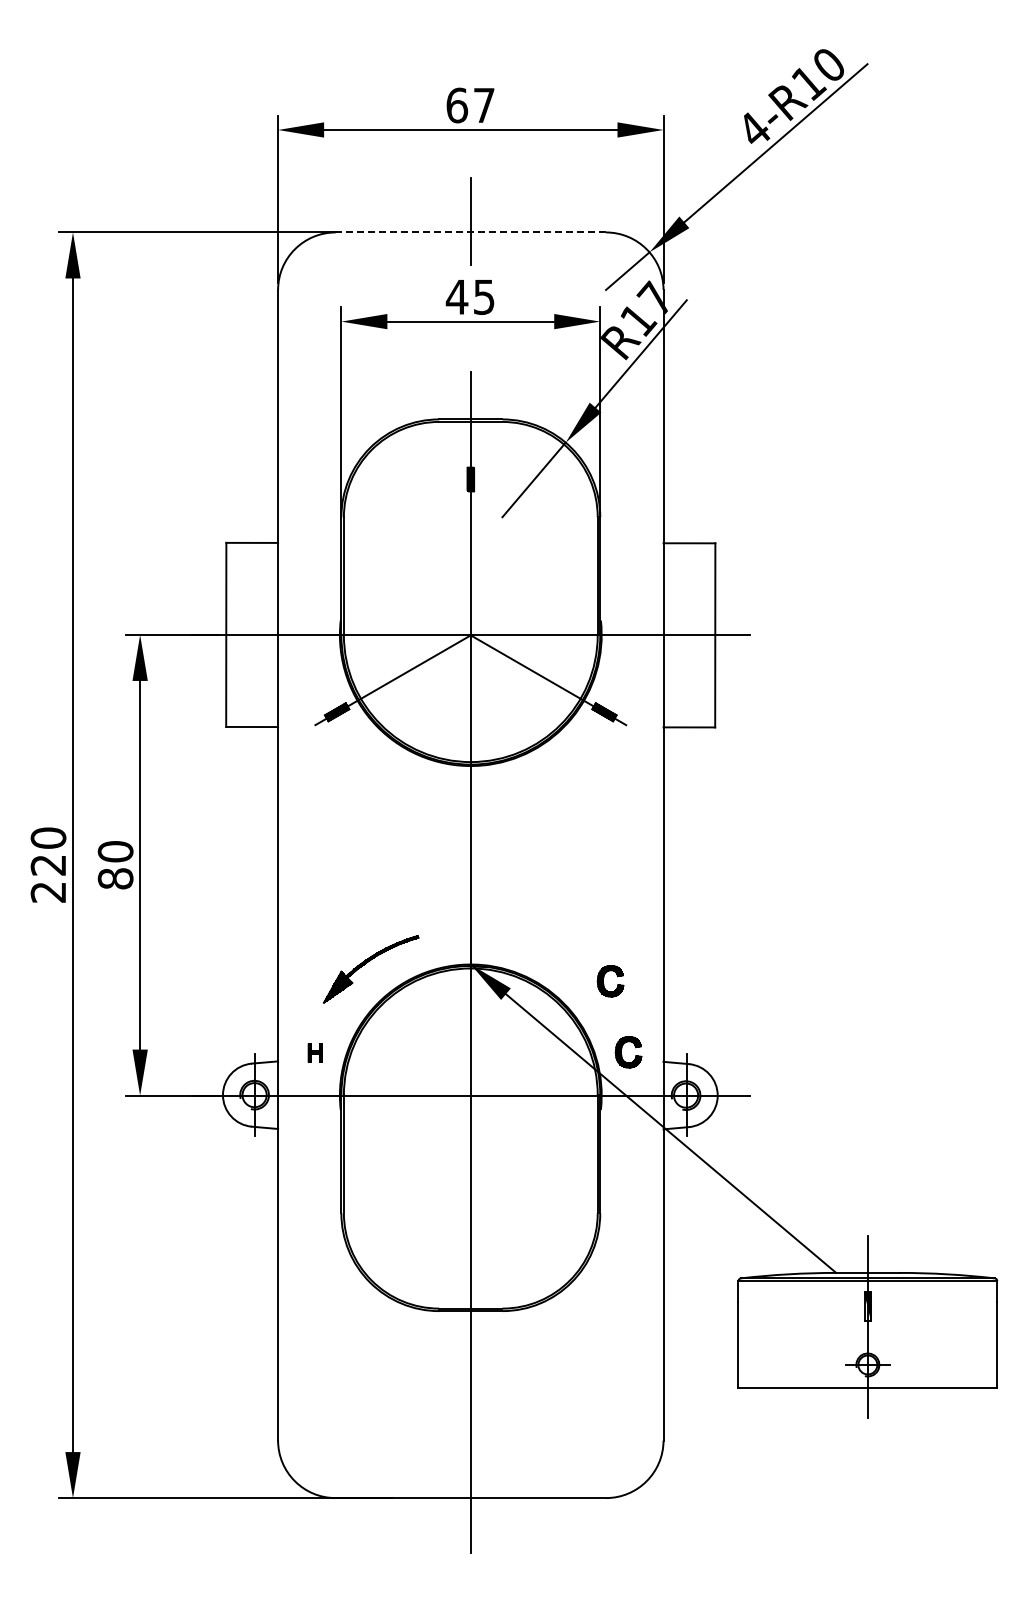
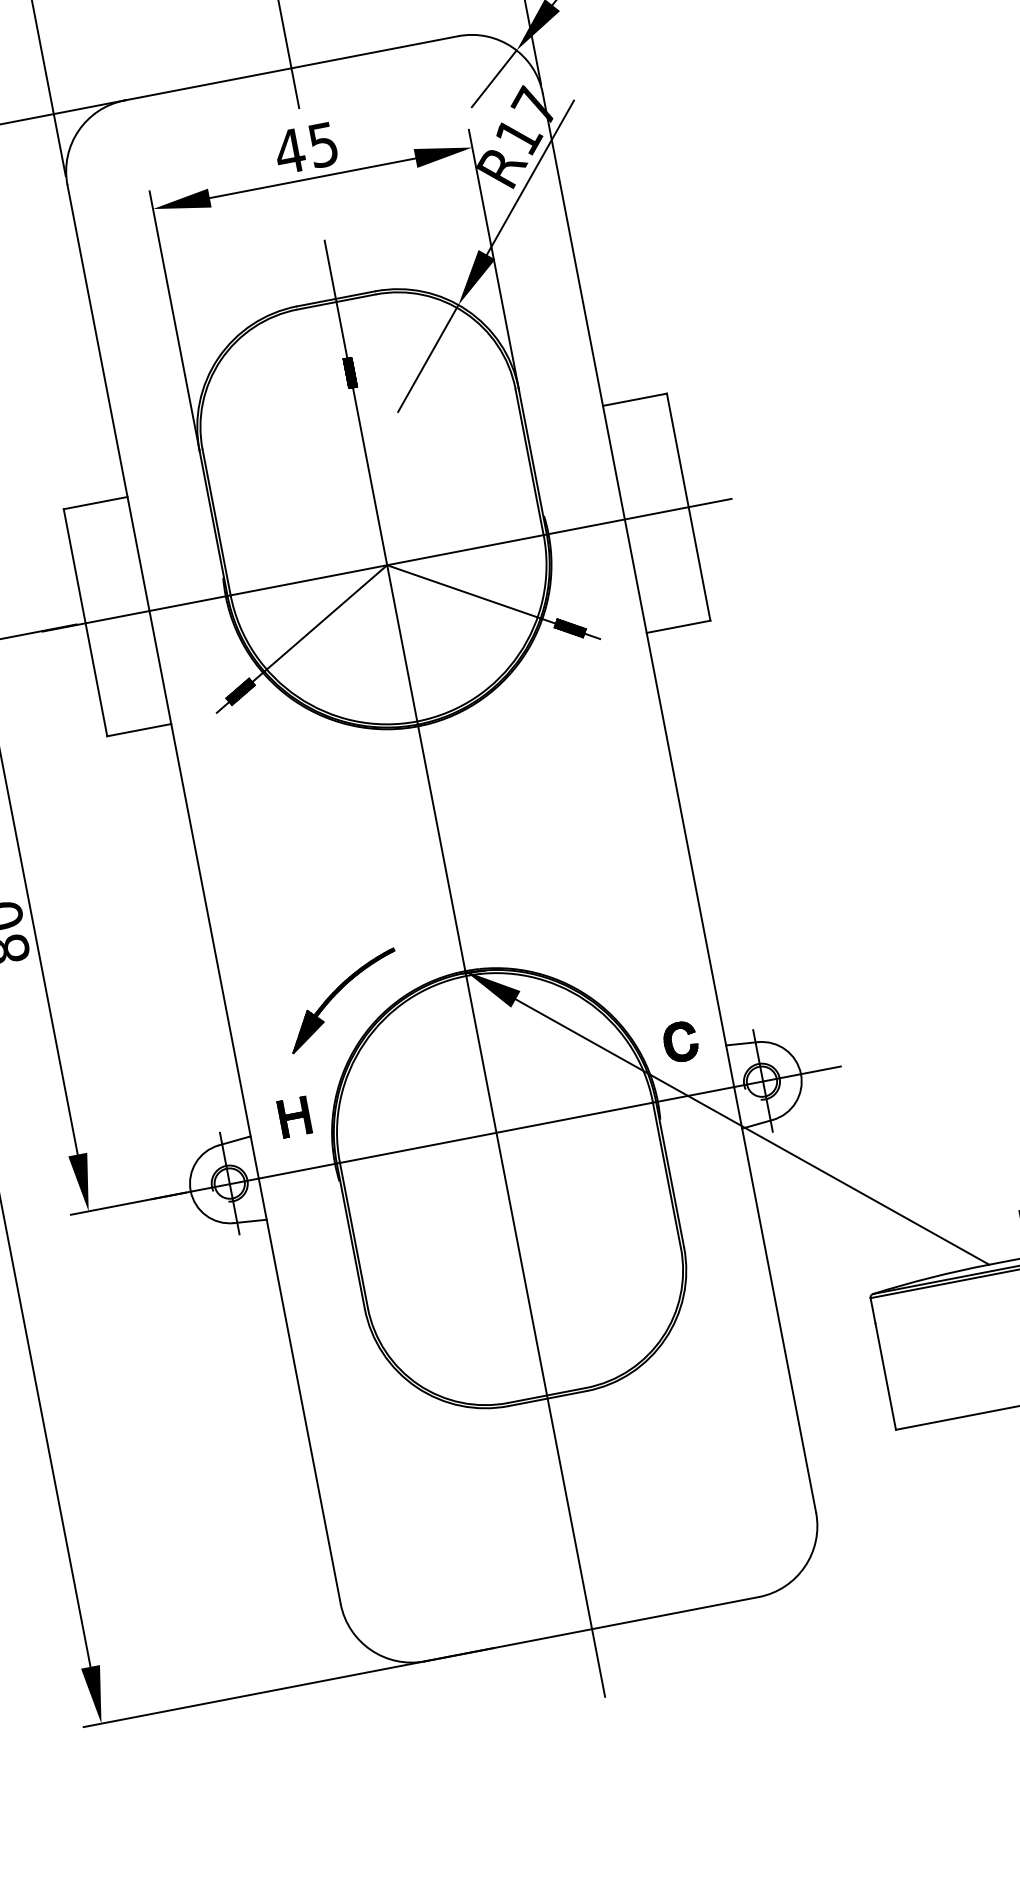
line: (470, 232) -> (291, 68), dashed -> solid
part: (604, 984) -> (634, 964), removed
part: (315, 1052) -> (294, 1116), size x1.67

